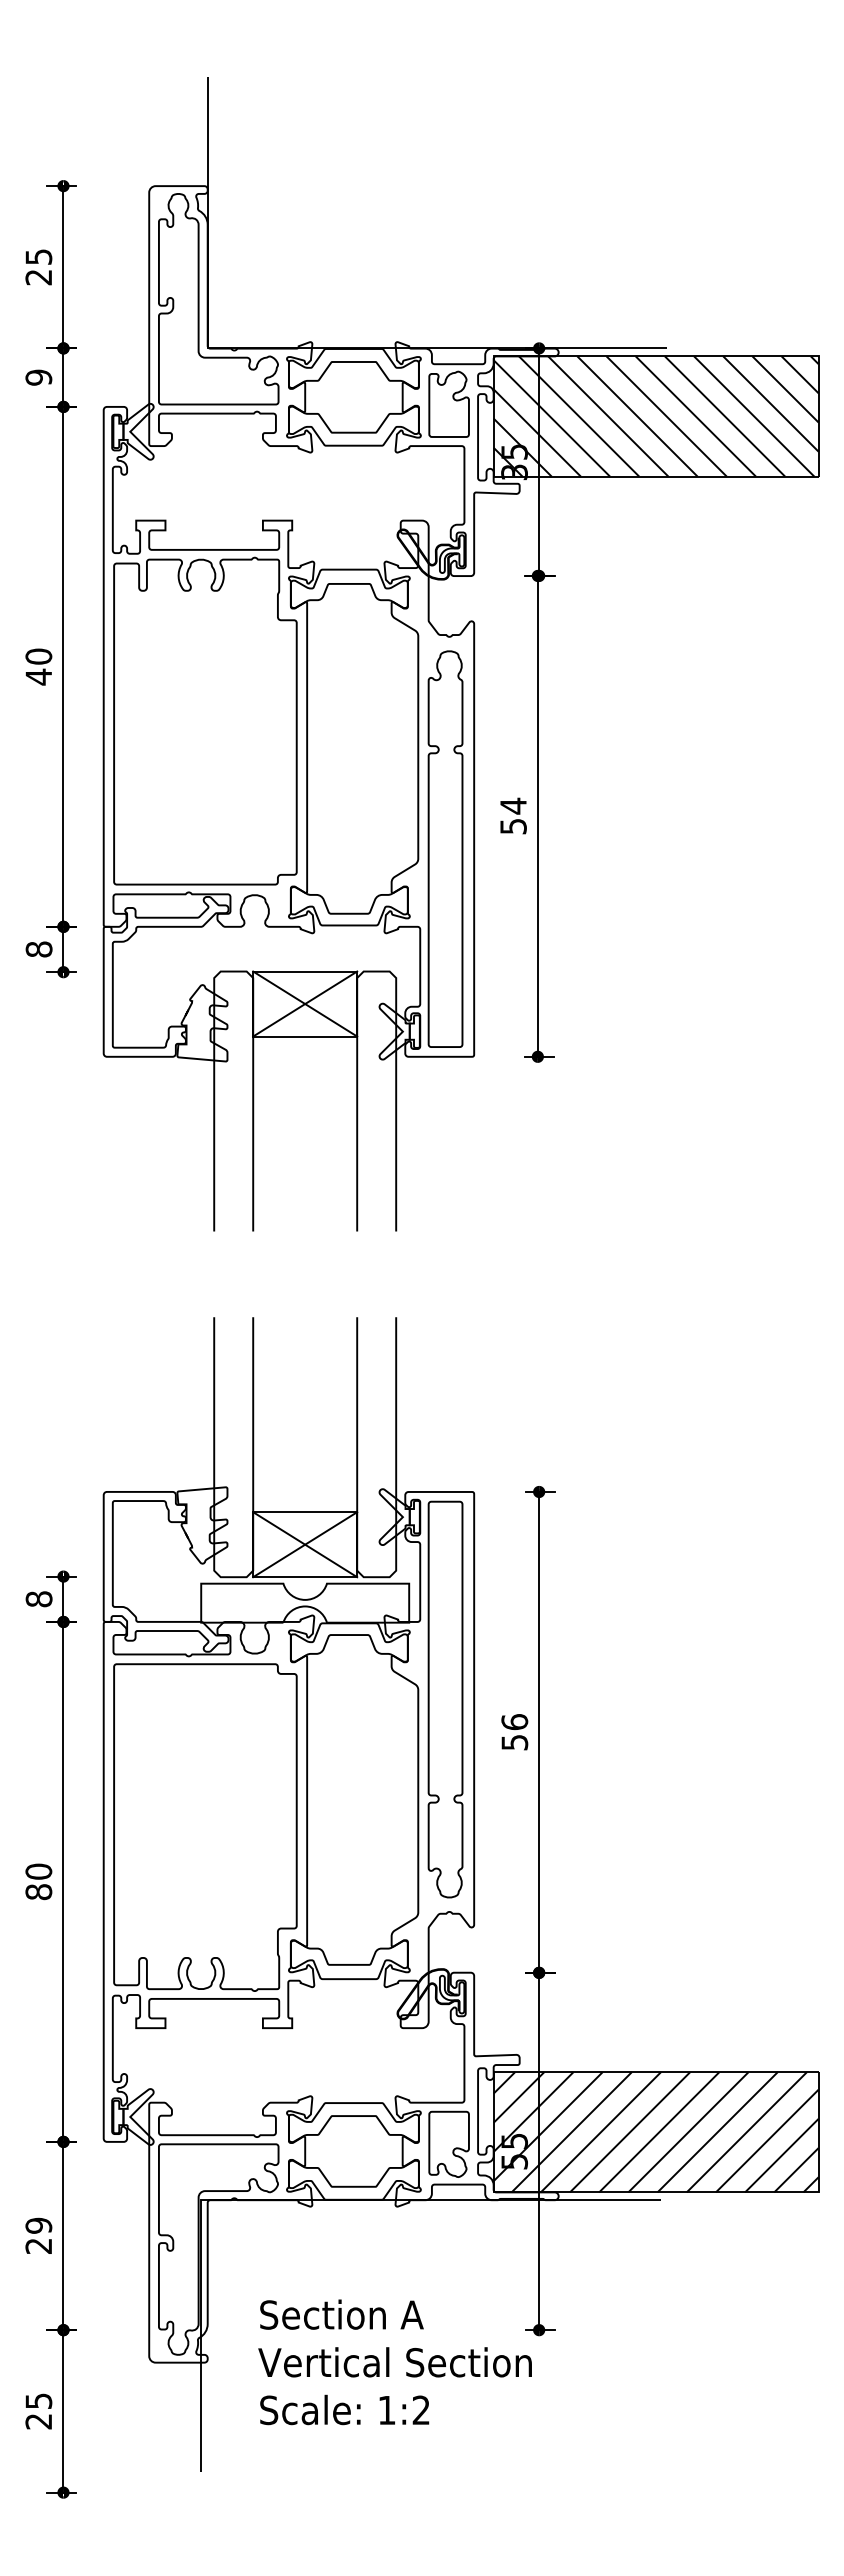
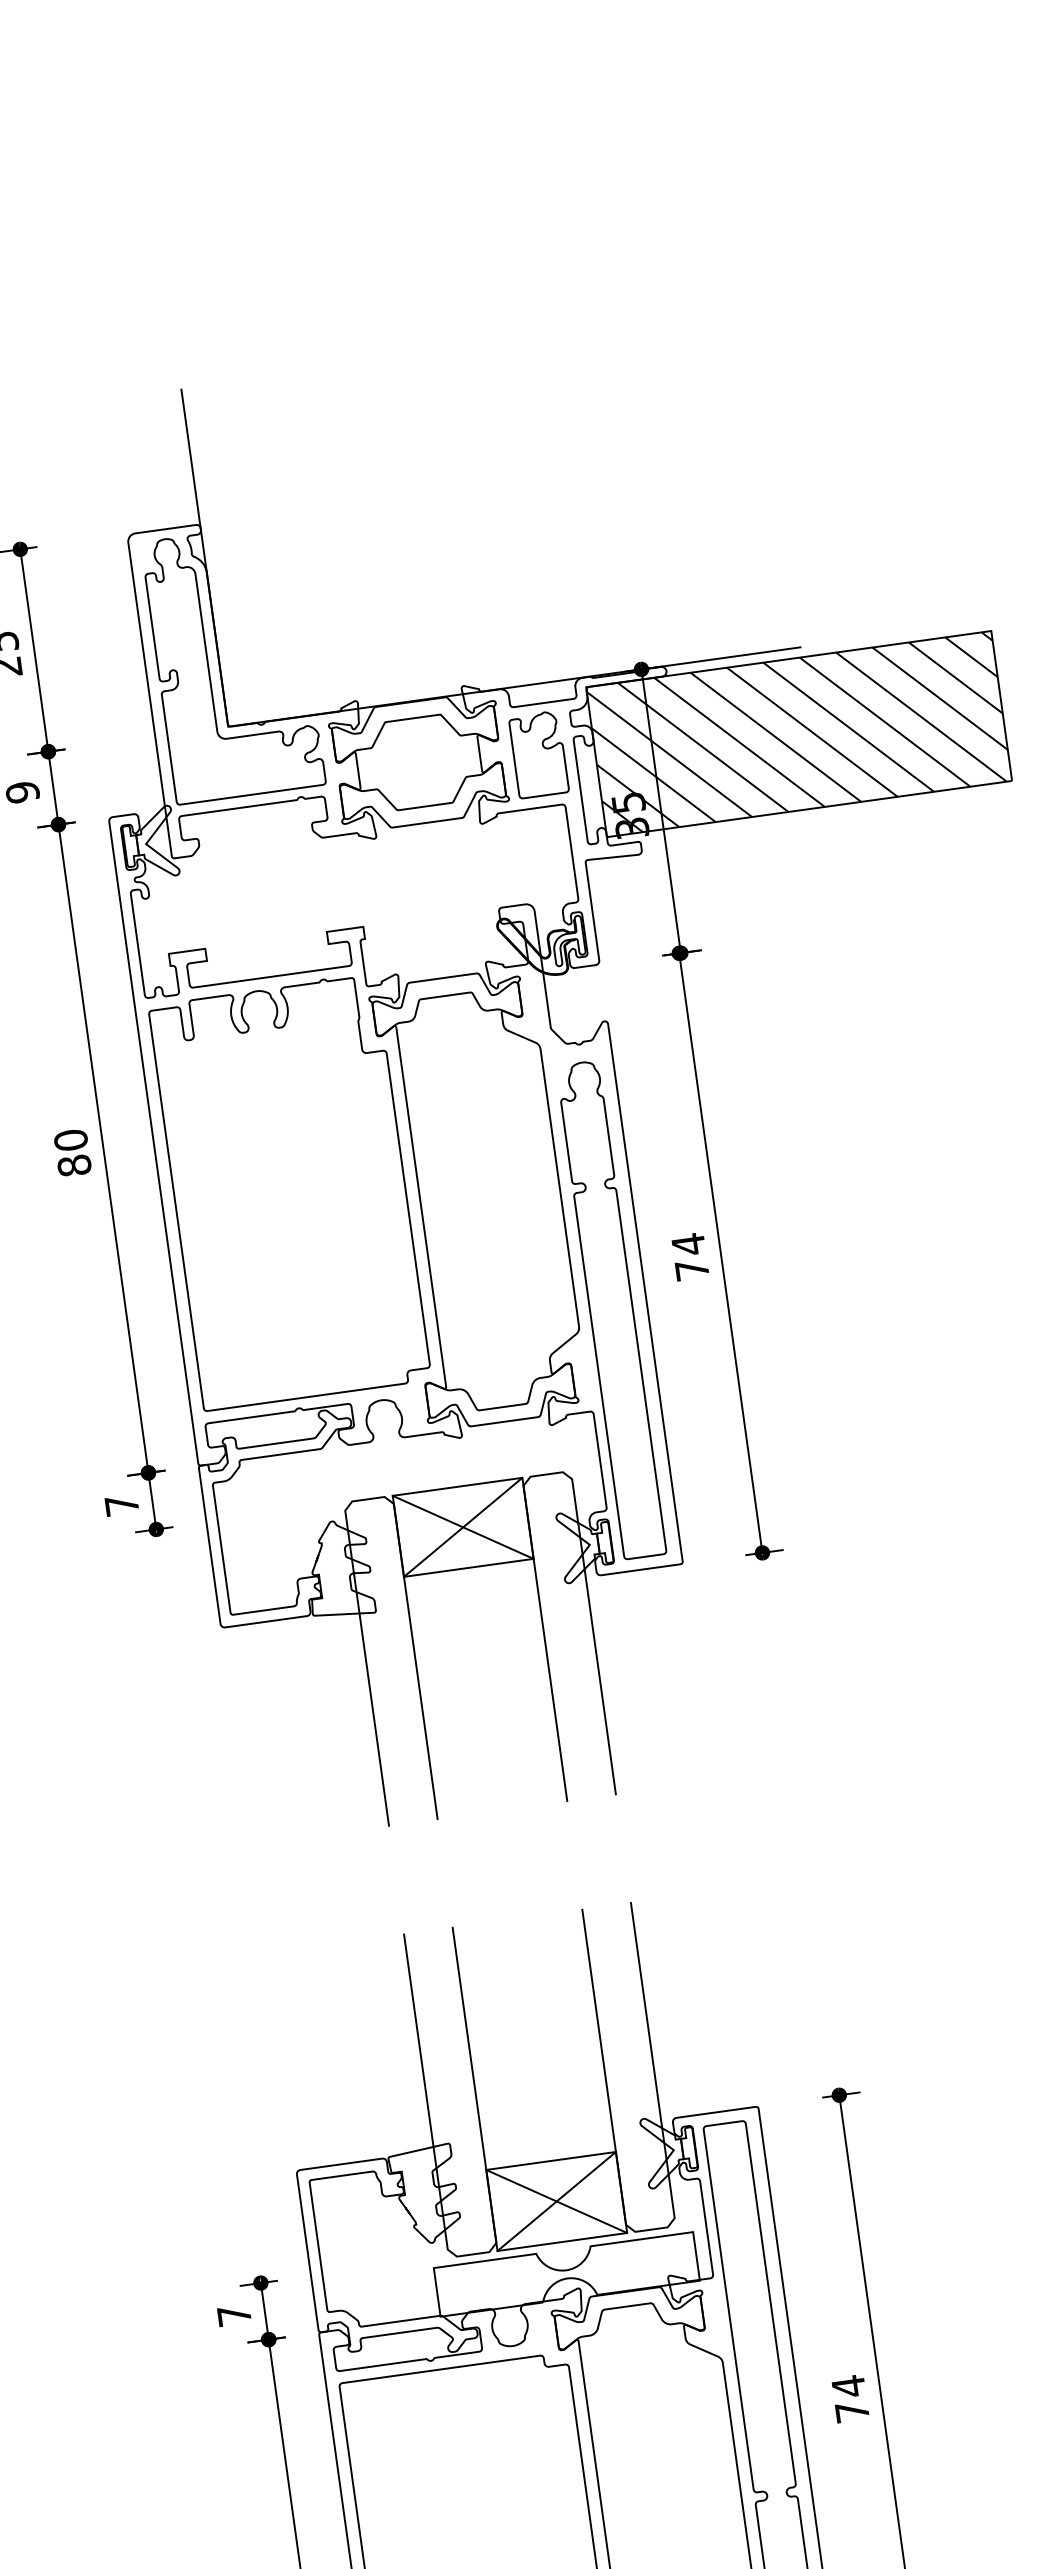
text: (38, 676) -> (73, 1165), 40 -> 80
text: (513, 826) -> (692, 1269), 54 -> 74
text: (38, 949) -> (121, 1505), 8 -> 7
text: (38, 1599) -> (233, 2315), 8 -> 7
text: (514, 1731) -> (850, 2398), 56 -> 74

